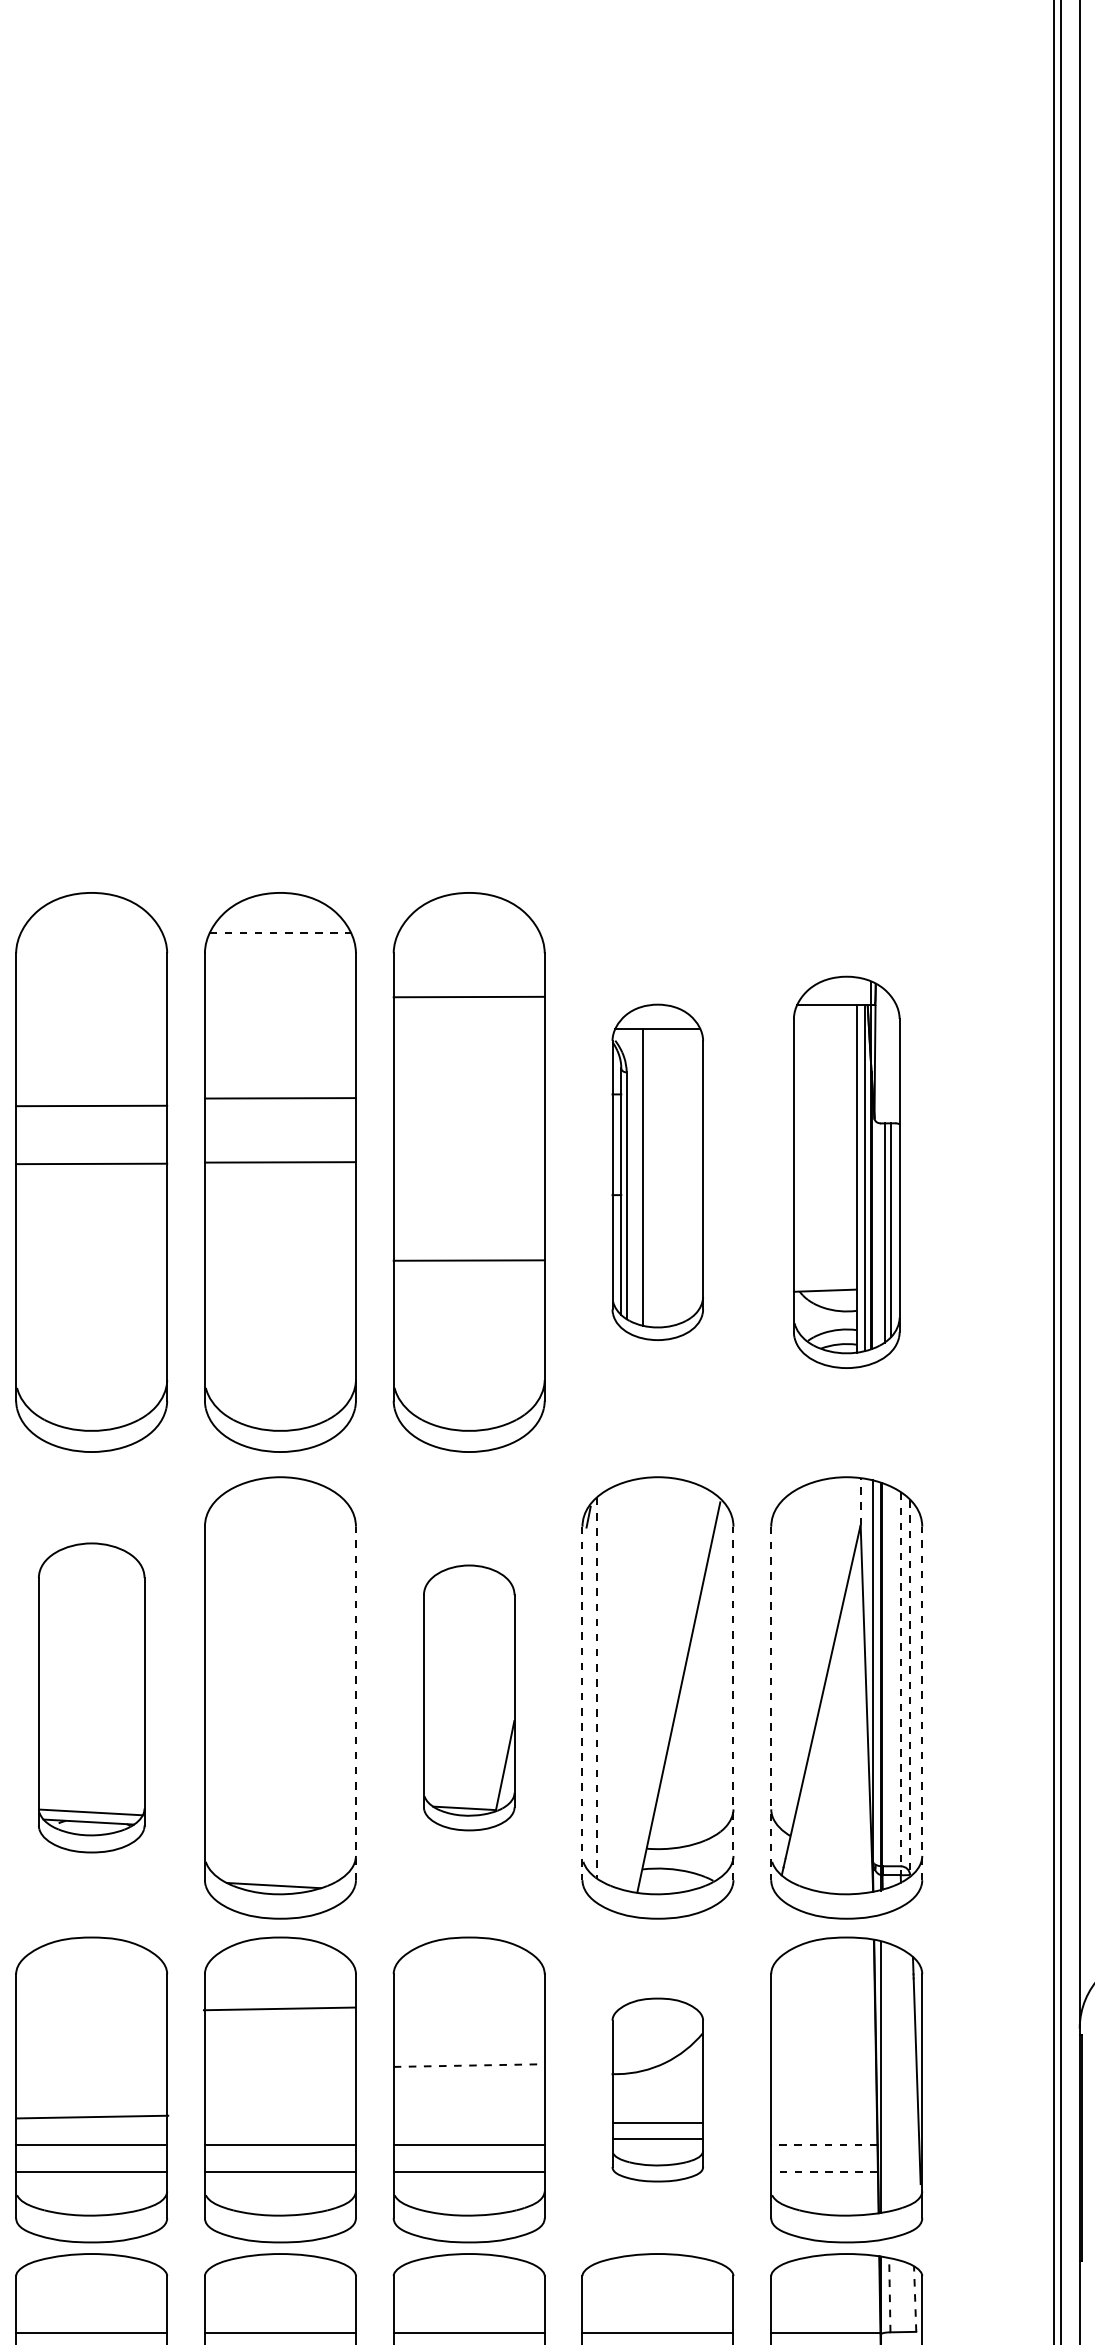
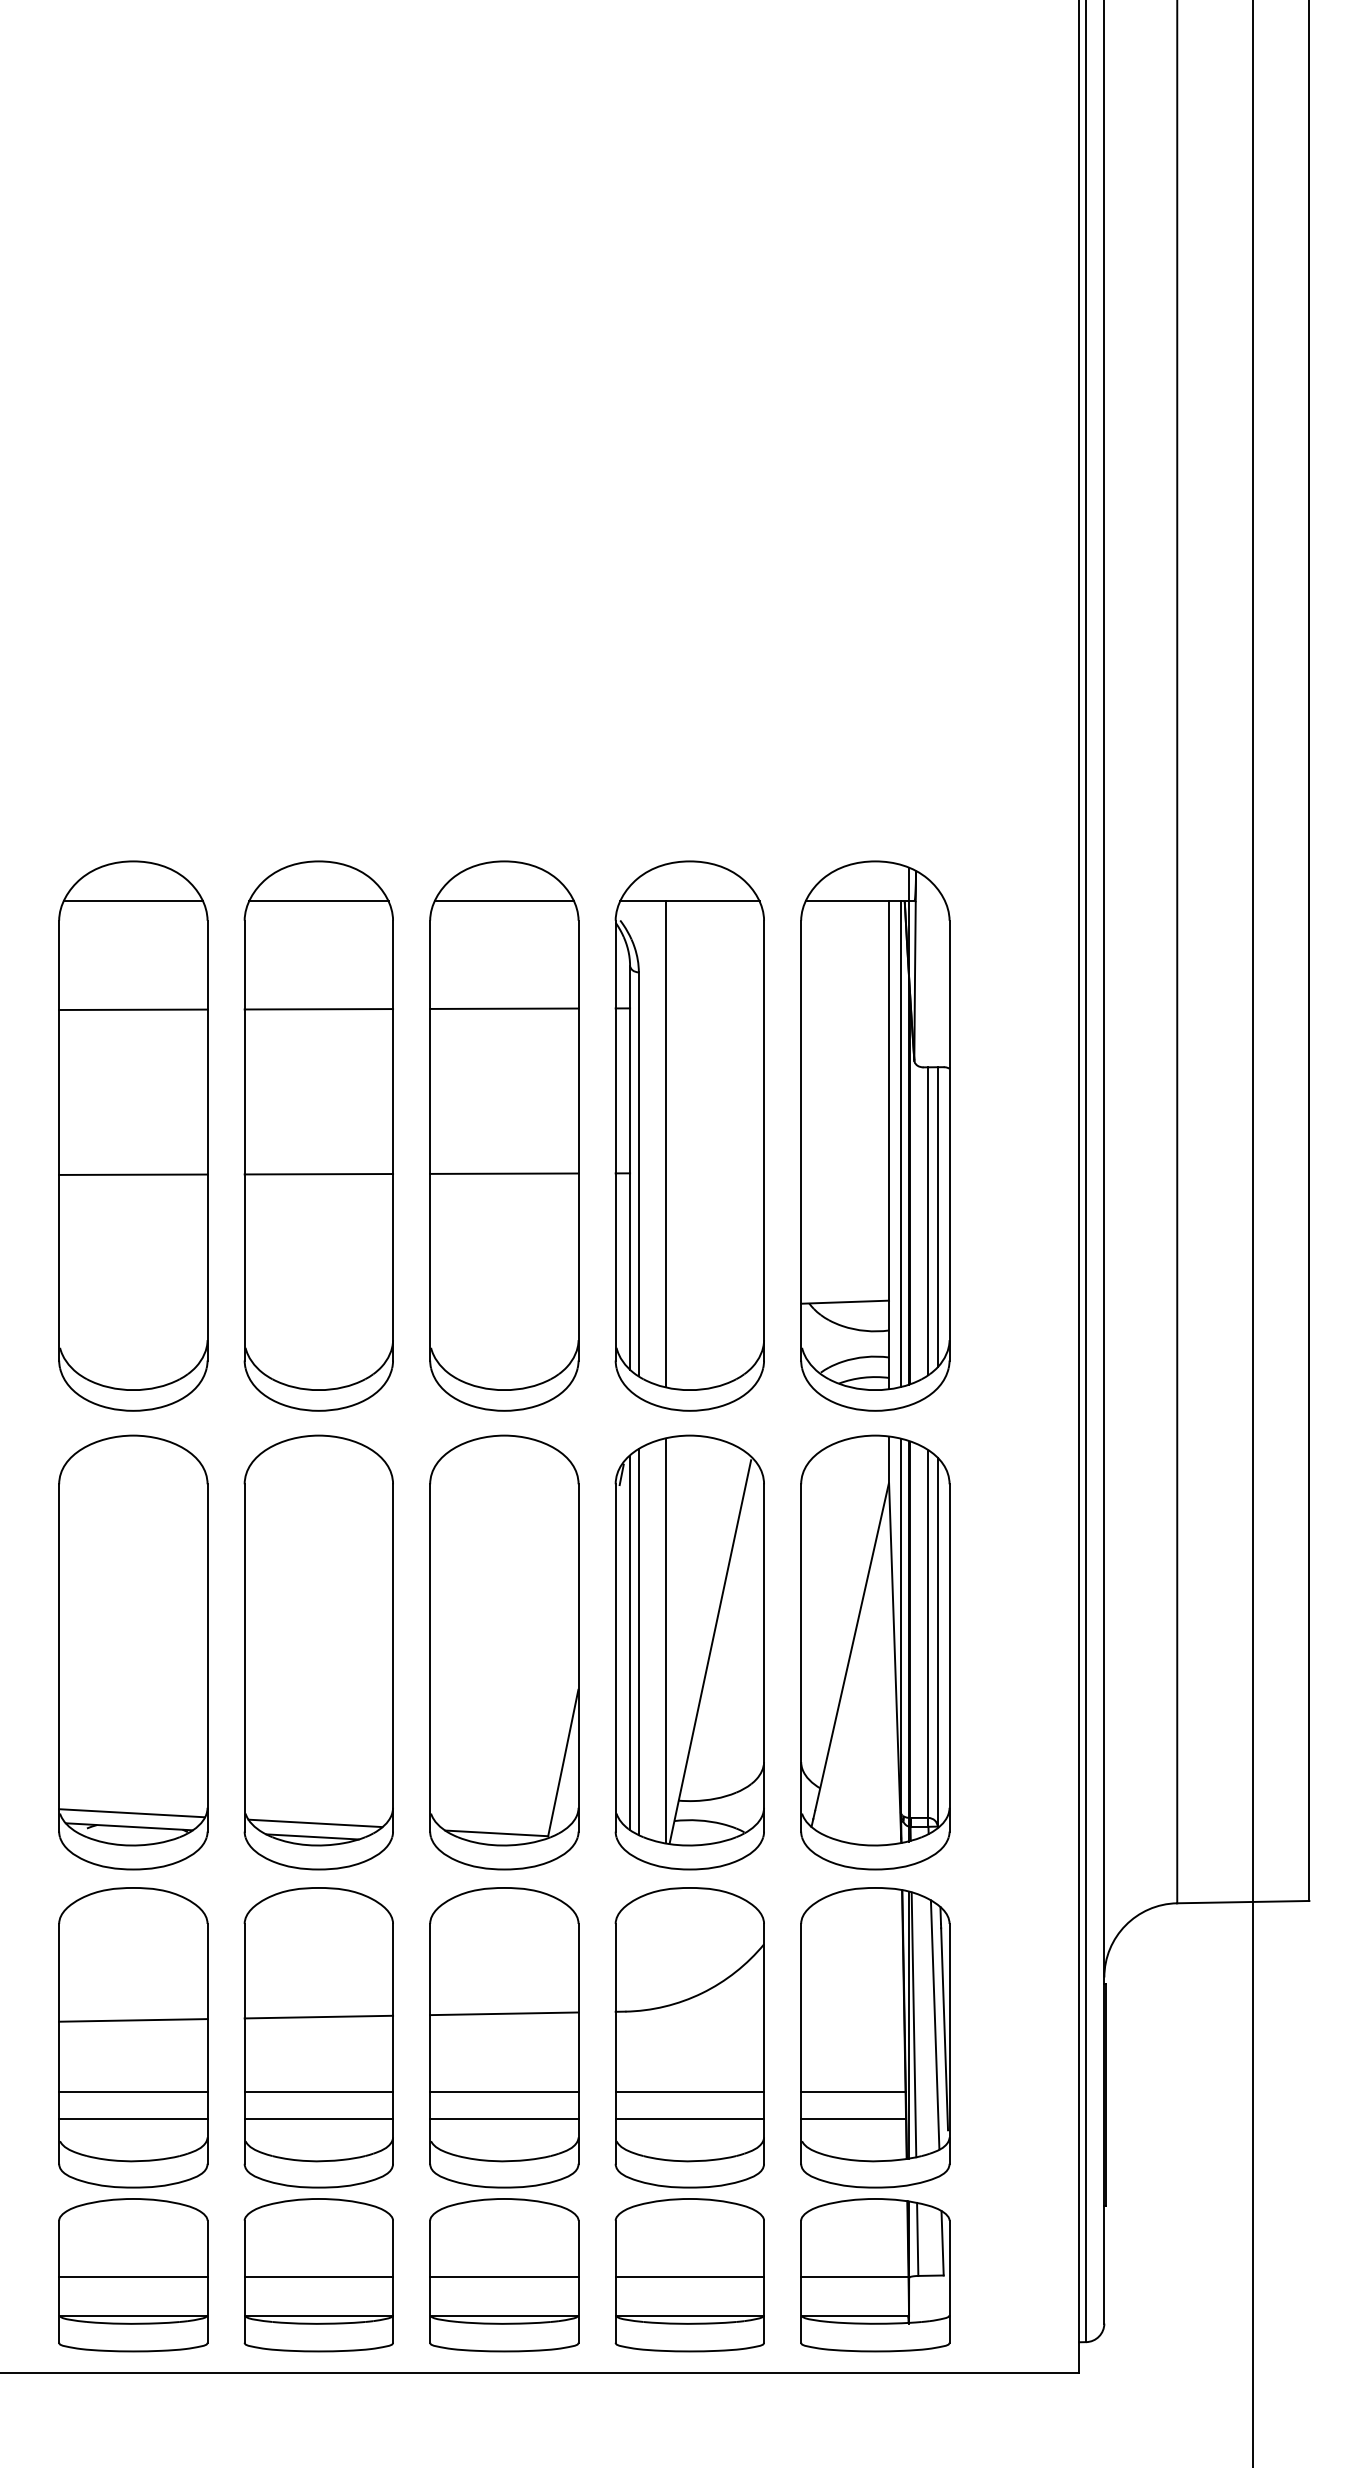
line: (91, 933) -> (133, 901), added
line: (280, 933) -> (318, 901), dashed -> solid
line: (469, 933) -> (504, 901), added
line: (469, 996) -> (504, 1008), moved
line: (280, 1098) -> (318, 1009), moved
line: (91, 1105) -> (133, 1009), moved
line: (280, 1162) -> (318, 1174), moved
line: (91, 1163) -> (133, 1174), moved
part: (657, 1171) -> (689, 1135), size x1.67
part: (846, 1171) -> (875, 1135), size x1.43
line: (469, 1260) -> (504, 1173), moved
line: (861, 1501) -> (889, 1459), dashed -> solid
line: (900, 1684) -> (928, 1639), dashed -> solid
line: (633, 1685) -> (665, 1640), added
line: (605, 1687) -> (638, 1642), added
line: (597, 1688) -> (630, 1643), dashed -> solid
line: (909, 1688) -> (937, 1643), dashed -> solid
part: (91, 1697) -> (133, 1652), size x1.43
part: (469, 1697) -> (504, 1652), size x1.67
line: (356, 1703) -> (393, 1657), dashed -> solid
line: (582, 1703) -> (615, 1657), dashed -> solid
line: (733, 1703) -> (764, 1657), dashed -> solid
line: (771, 1703) -> (801, 1657), dashed -> solid
line: (922, 1703) -> (949, 1657), dashed -> solid
line: (277, 1871) -> (315, 1823), added
line: (279, 2008) -> (318, 2016), moved
line: (469, 2065) -> (504, 2013), dashed -> solid
line: (885, 2076) -> (913, 2024), added
line: (906, 2076) -> (934, 2024), added
part: (657, 2089) -> (689, 2037), size x1.67
line: (92, 2117) -> (133, 2020), moved
line: (823, 2144) -> (852, 2091), dashed -> solid
line: (824, 2172) -> (853, 2118), dashed -> solid
line: (889, 2295) -> (917, 2239), dashed -> solid
line: (915, 2298) -> (942, 2242), dashed -> solid

